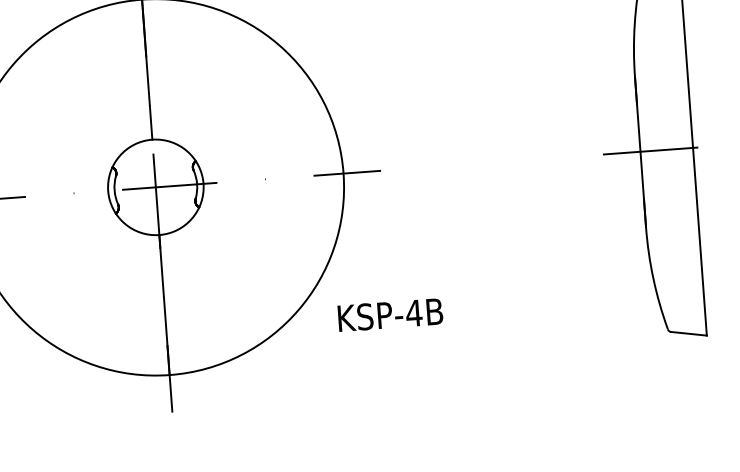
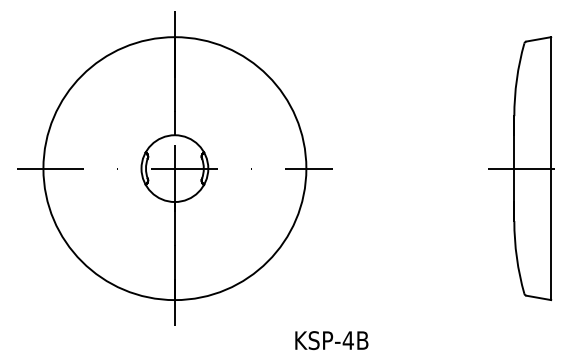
text: (390, 314) -> (331, 340), moved

